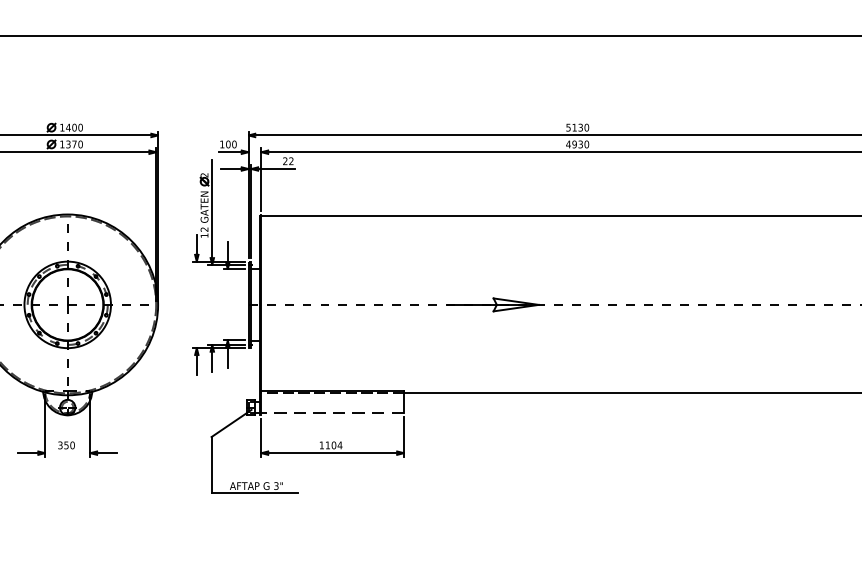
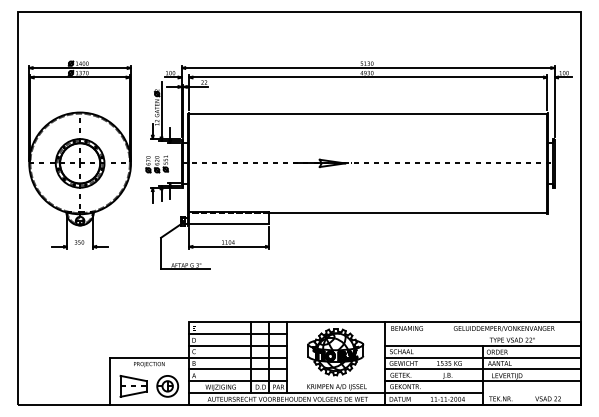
part: (205, 306) -> (157, 164), added
line: (331, 413) -> (228, 224), dashed -> solid

